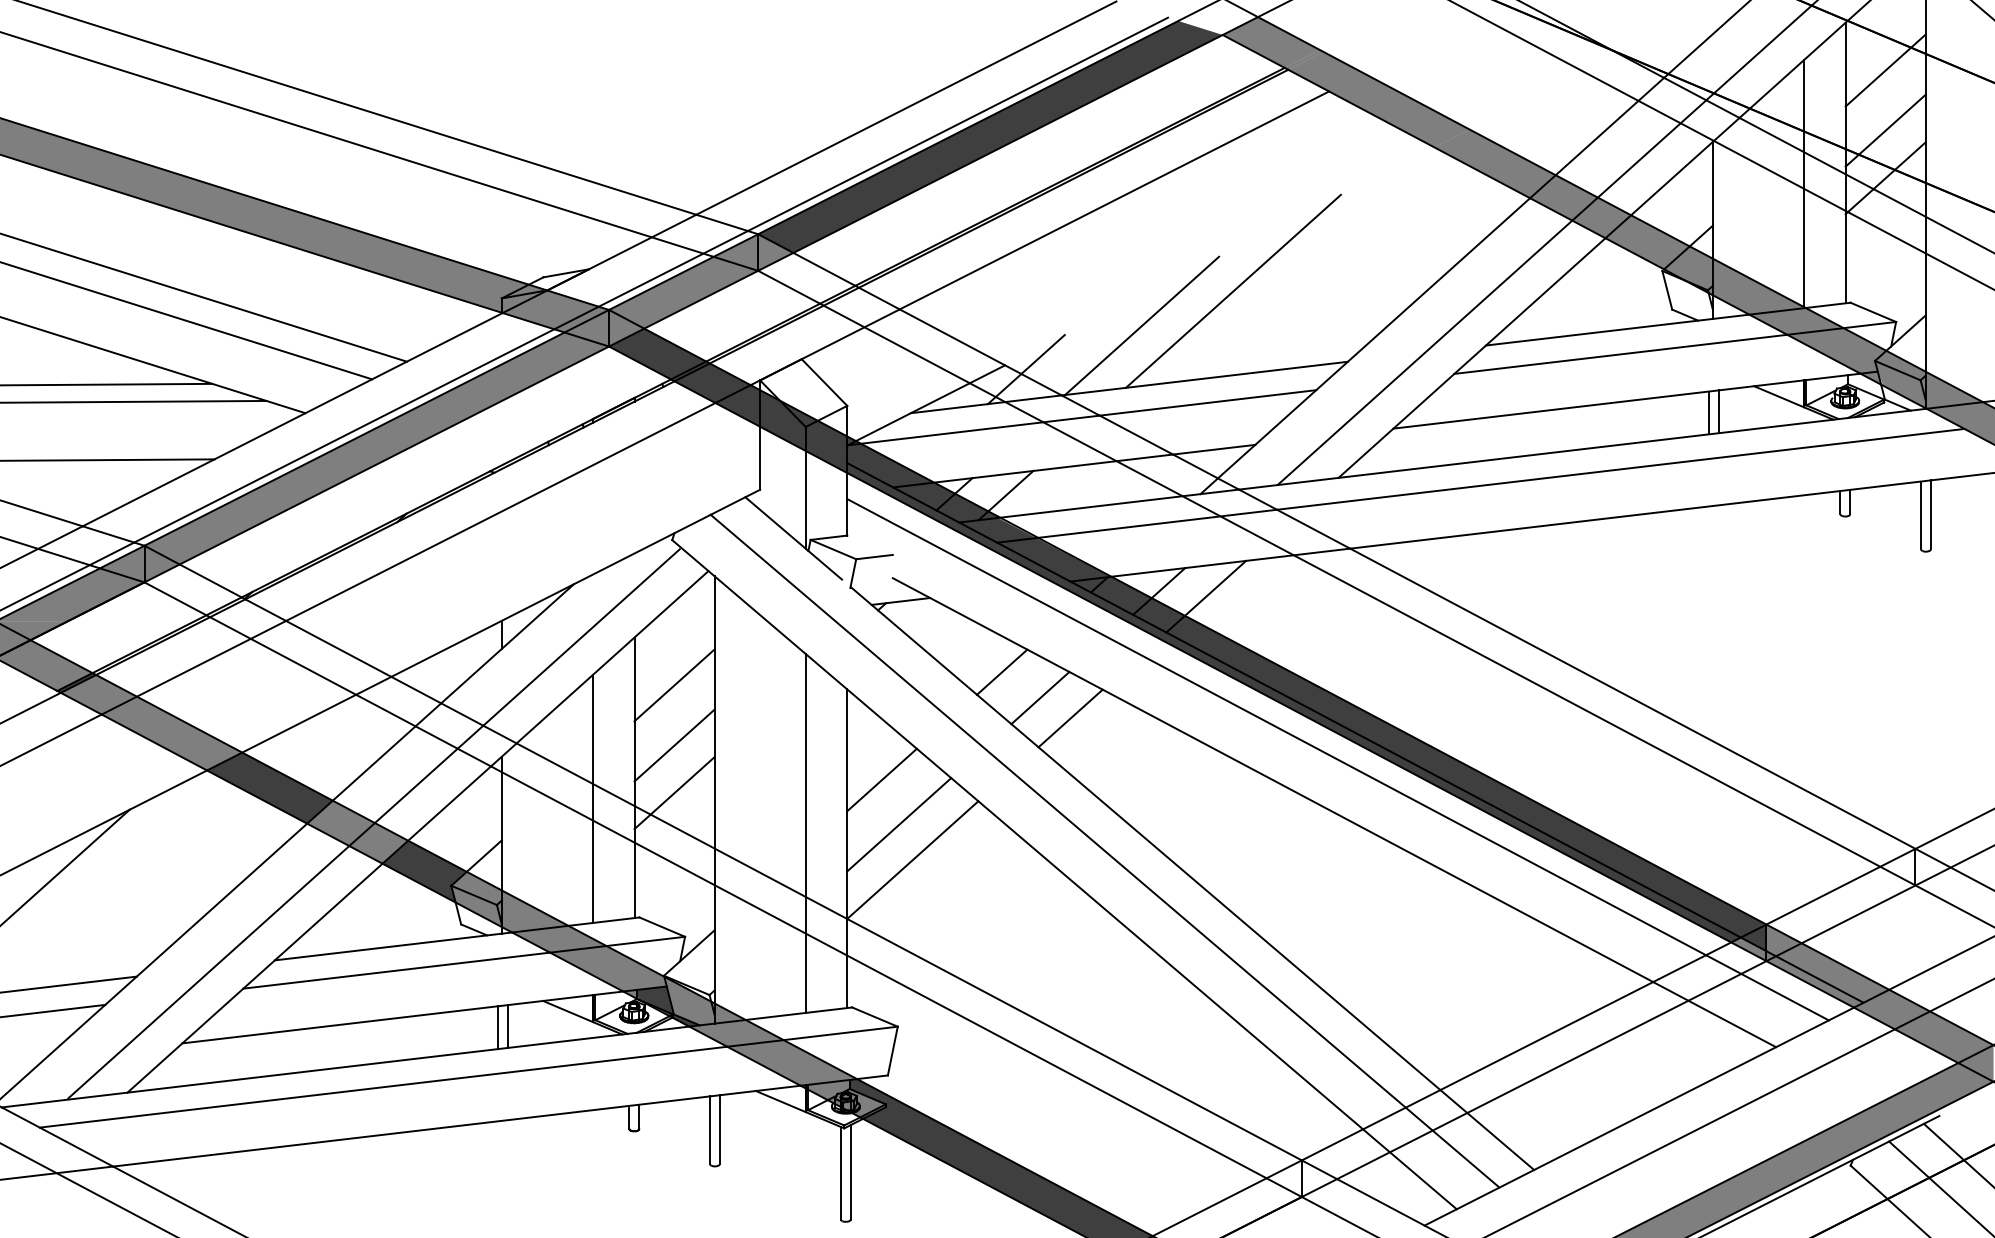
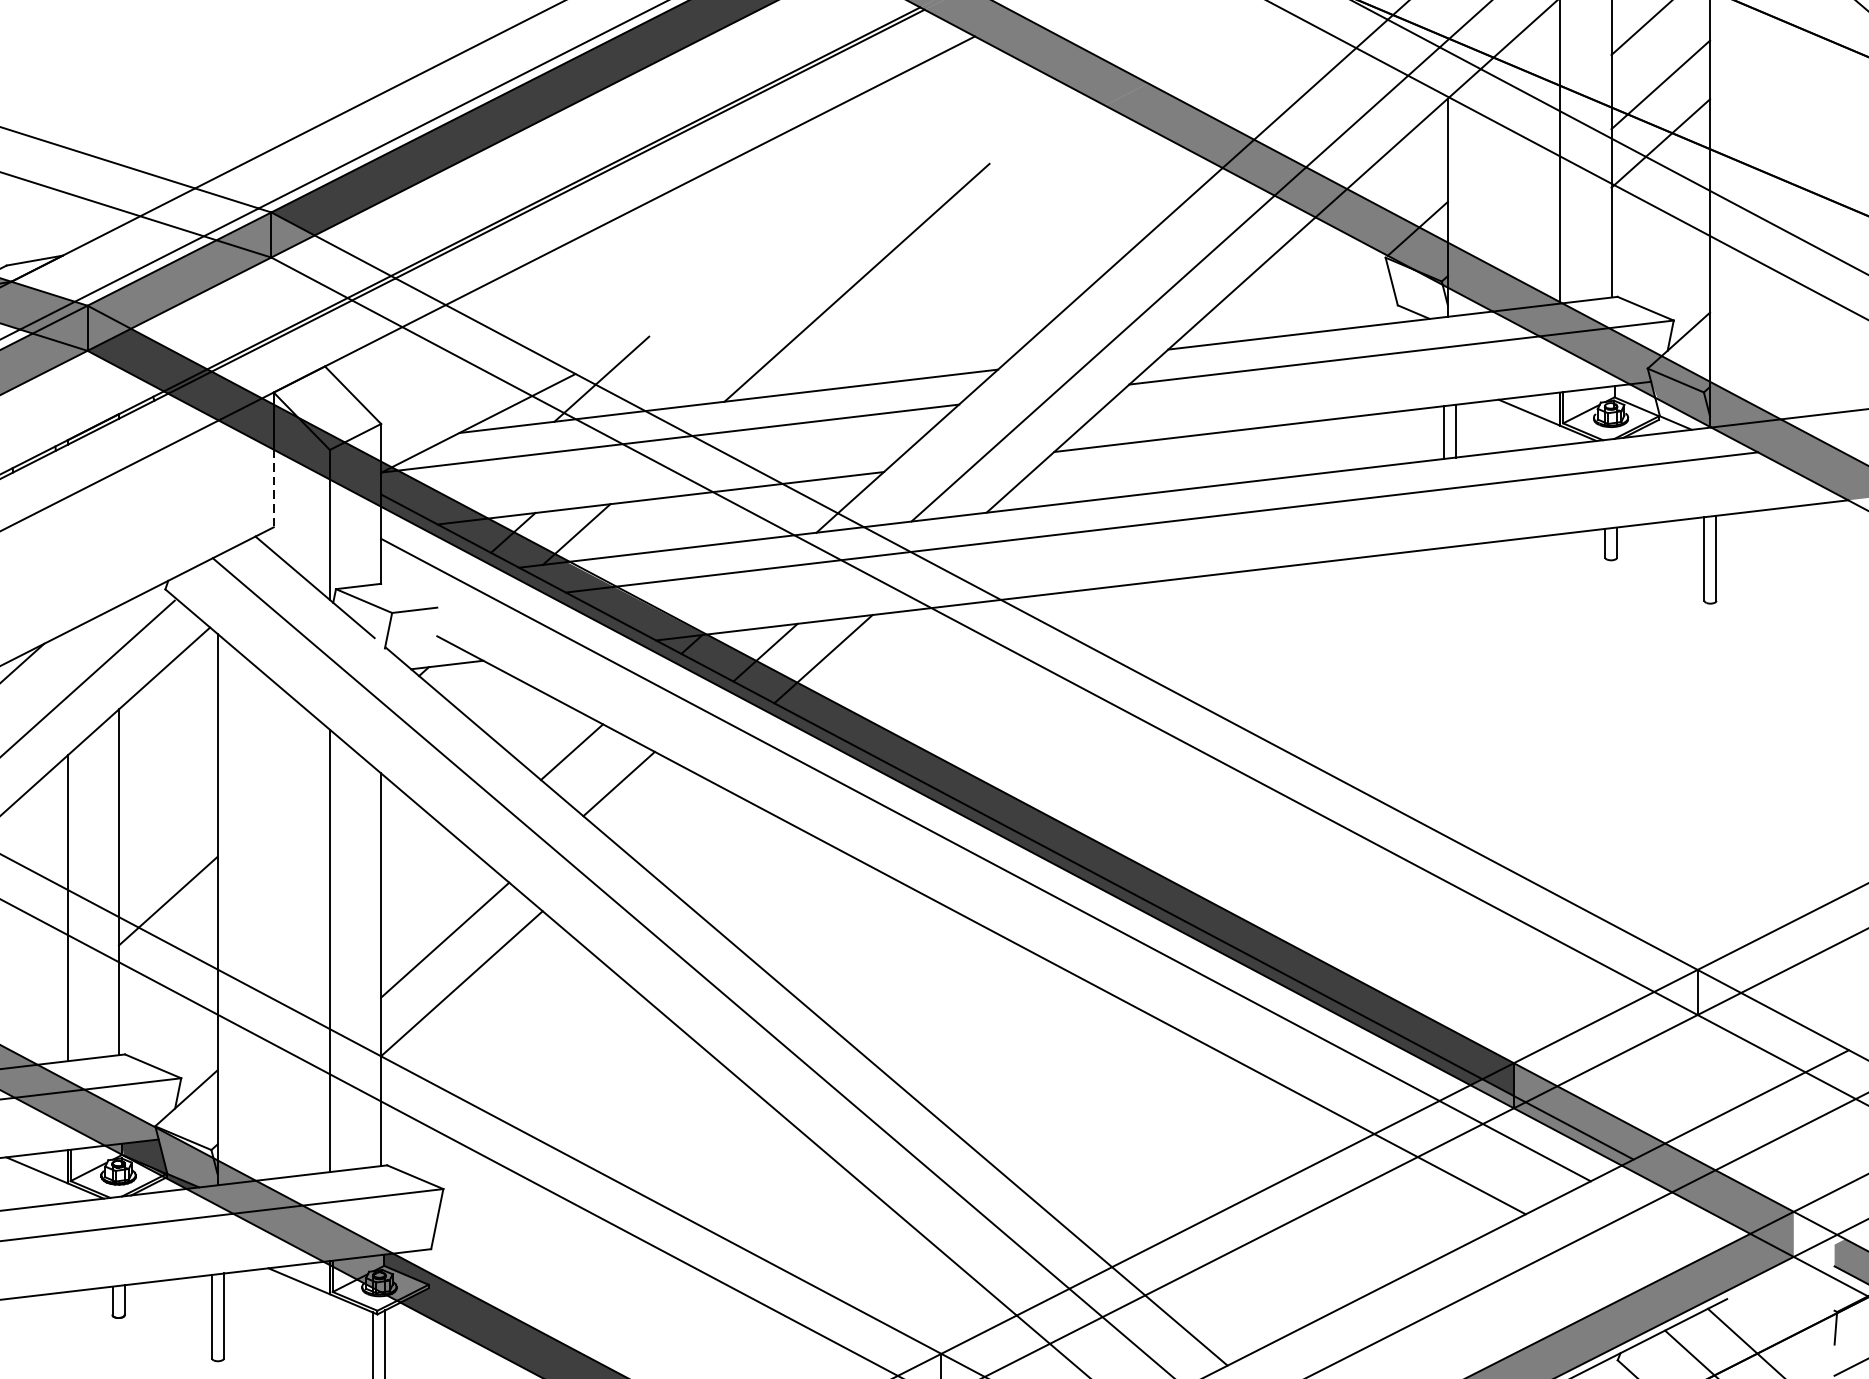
line: (1142, 325) -> (744, 324), removed
line: (760, 458) -> (274, 488), solid -> dashed
line: (674, 685) -> (168, 768), removed
line: (1070, 718) -> (656, 809), removed
line: (674, 745) -> (168, 842), removed
line: (881, 779) -> (423, 884), removed

